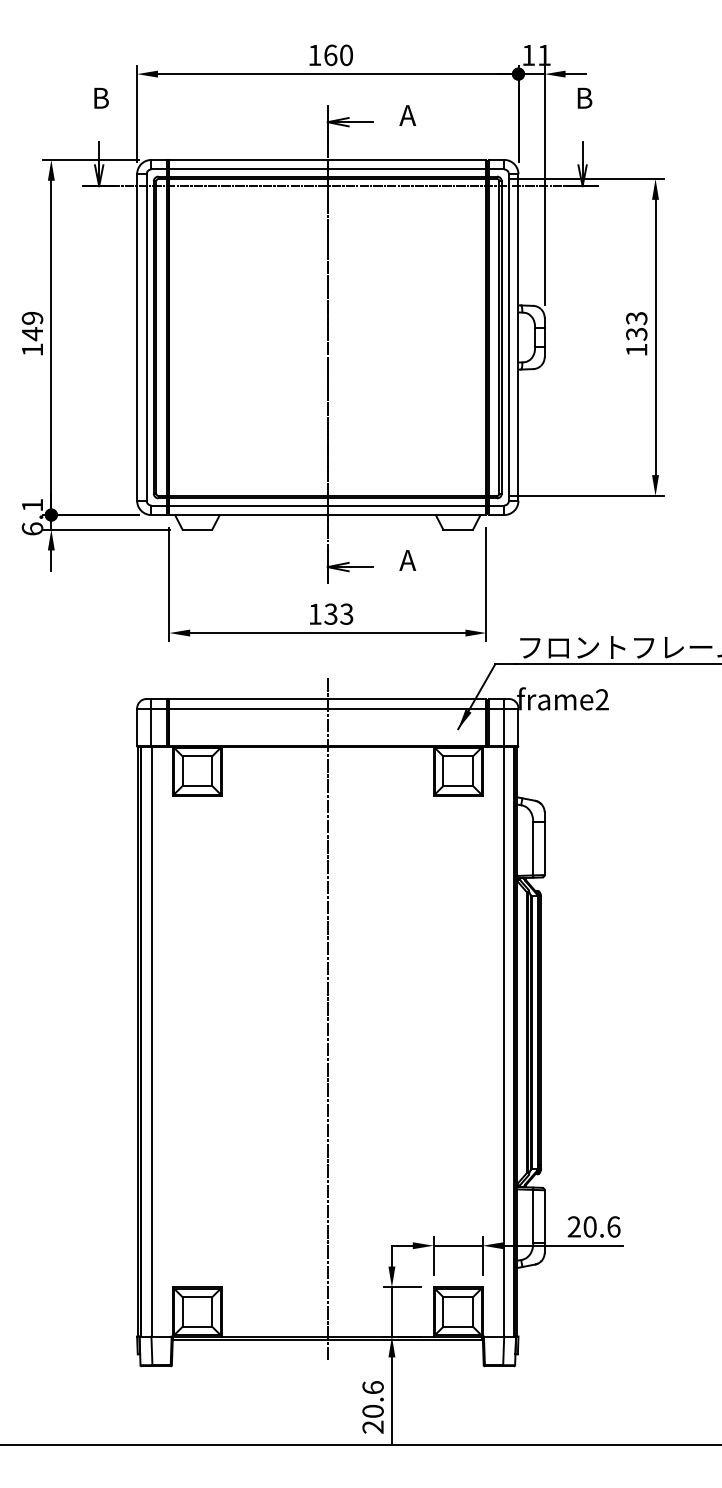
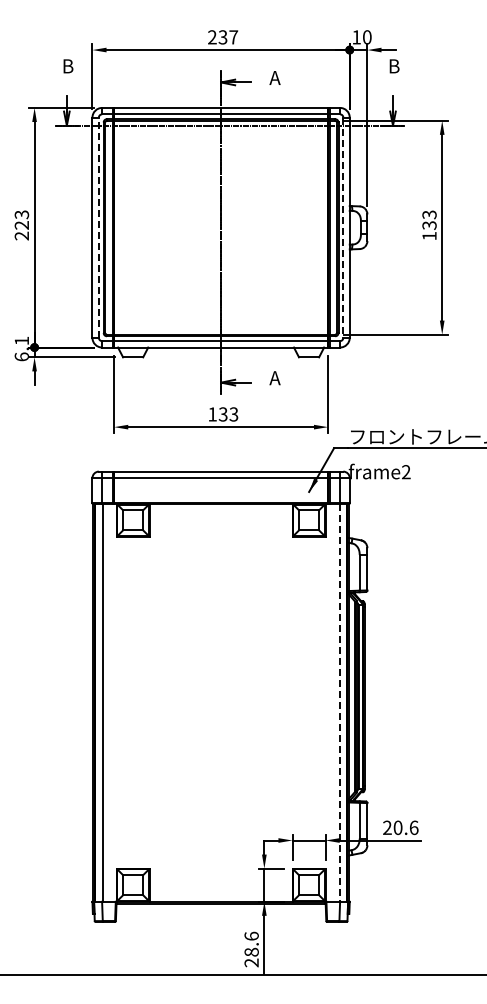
text: (331, 55) -> (223, 37), 160 -> 237
text: (544, 55) -> (367, 37), 11 -> 10
text: (31, 334) -> (21, 225), 149 -> 223
line: (146, 337) -> (98, 227), solid -> dashed
line: (509, 338) -> (343, 228), solid -> dashed
line: (328, 1018) -> (221, 687), removed
line: (503, 1041) -> (339, 702), solid -> dashed
text: (372, 1410) -> (251, 951), 20.6 -> 28.6

